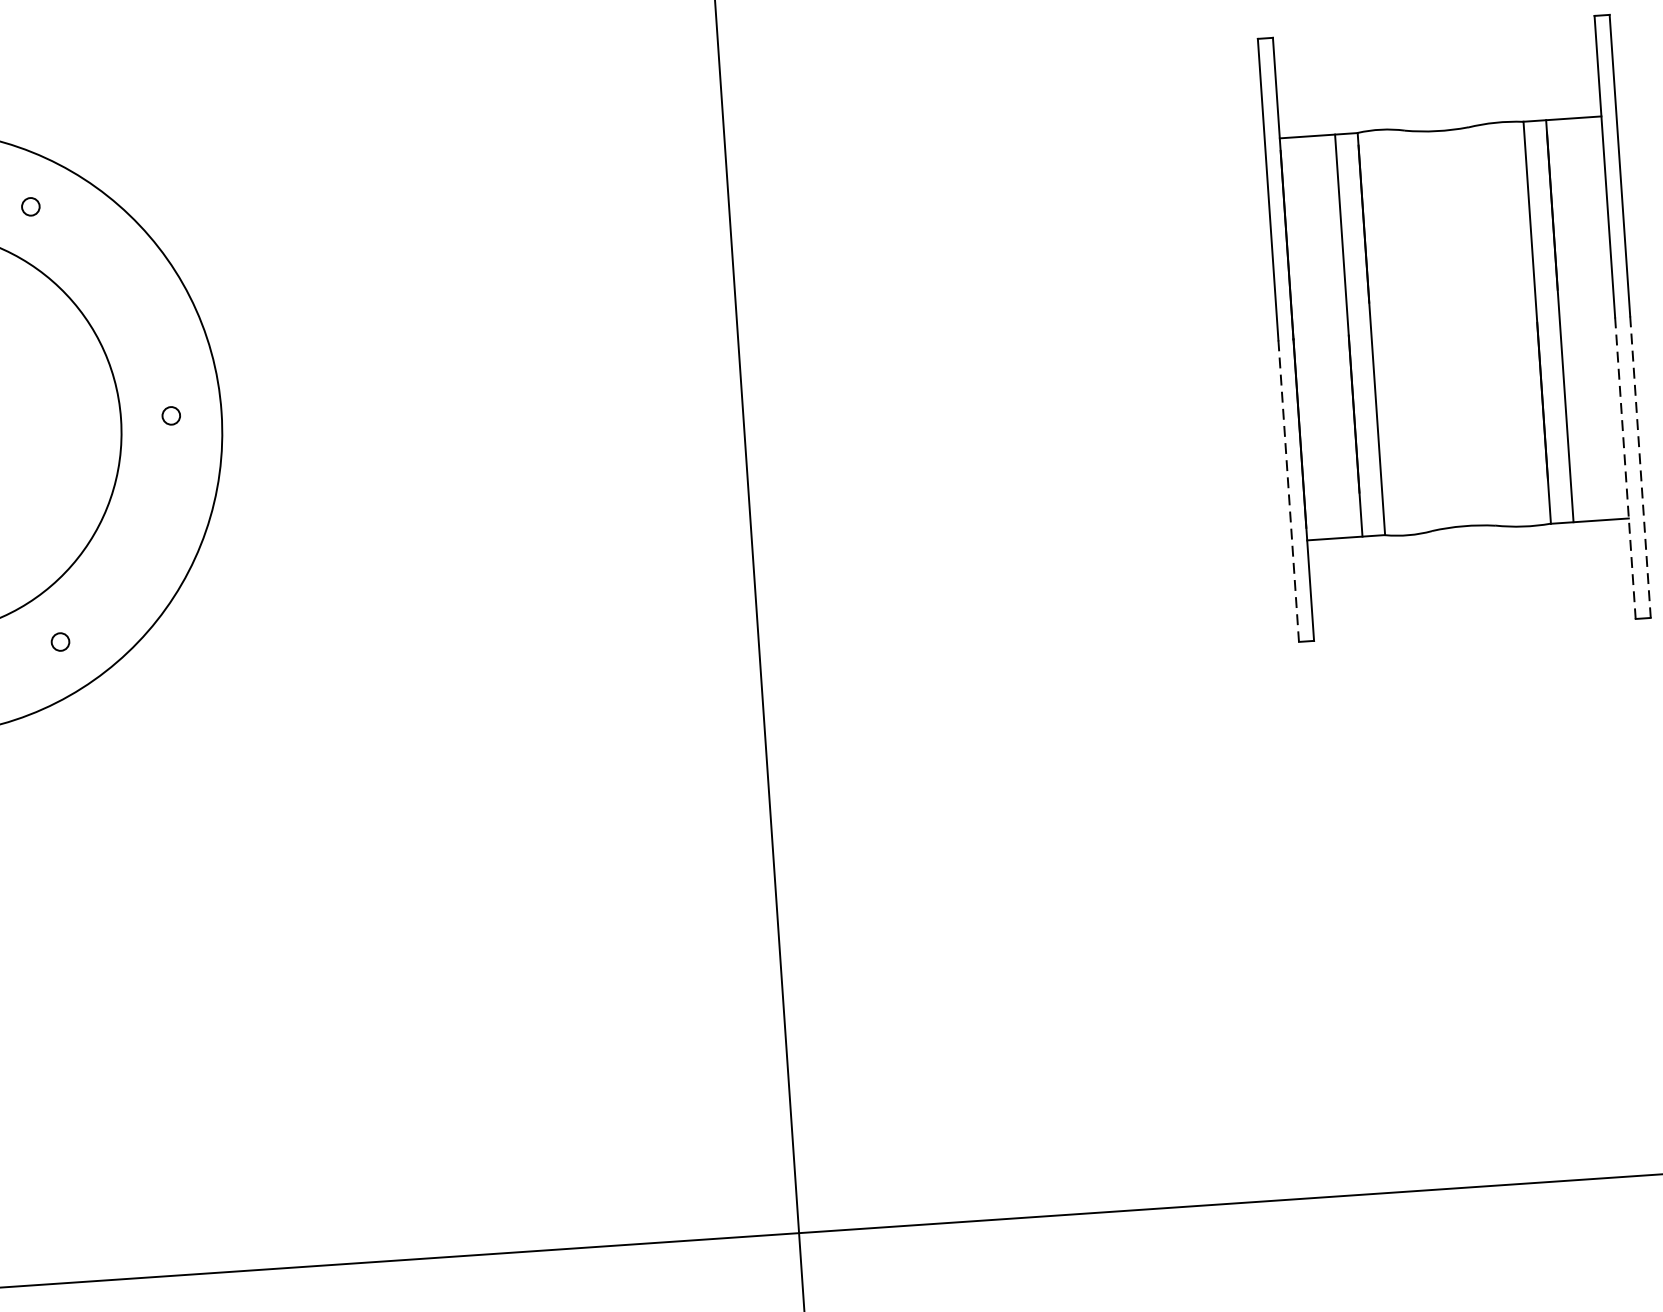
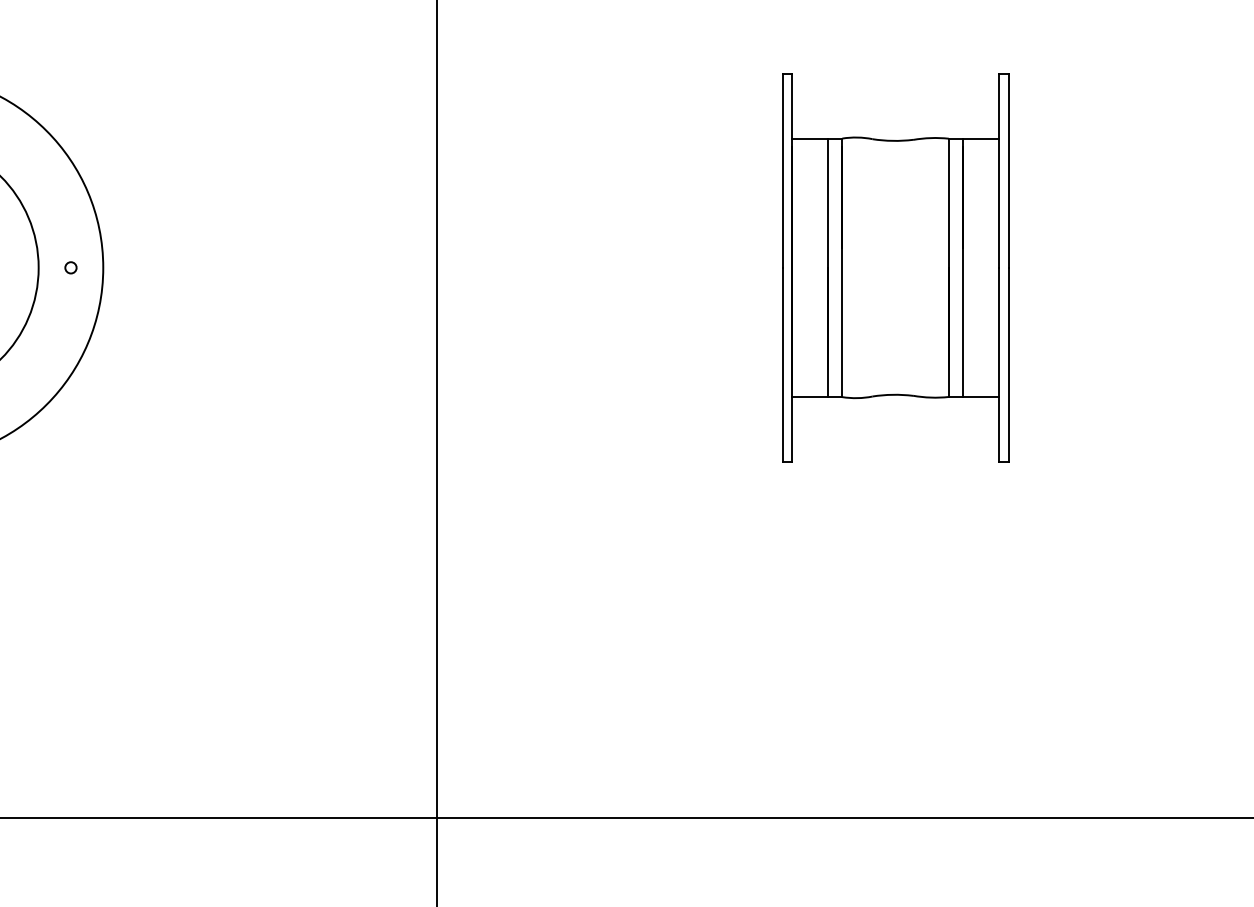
line: (1640, 466) -> (1008, 364), dashed -> solid
line: (1624, 467) -> (998, 364), dashed -> solid
line: (1288, 490) -> (782, 364), dashed -> solid

